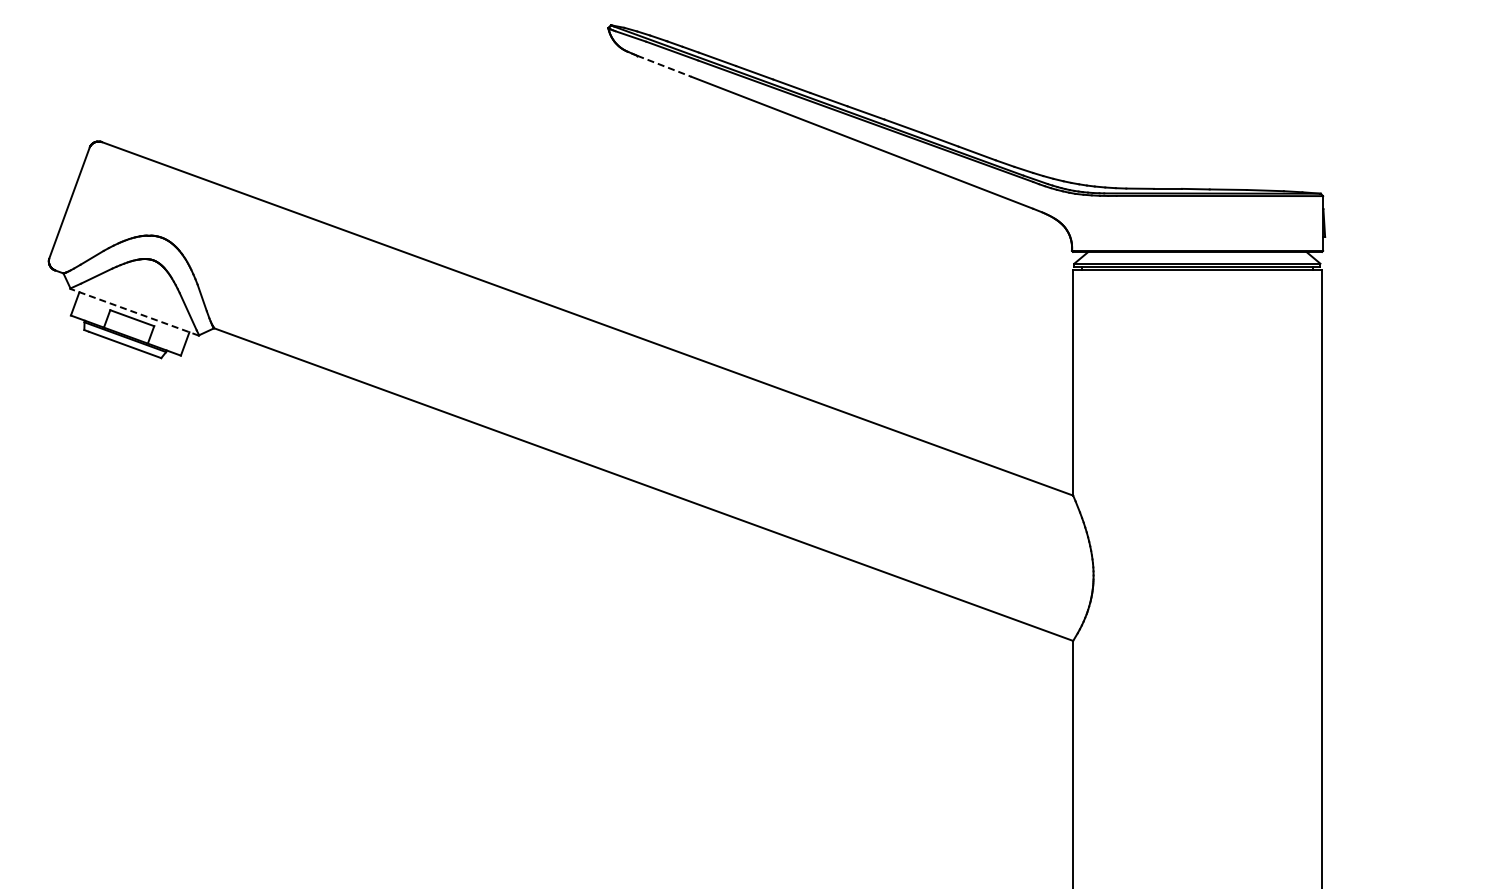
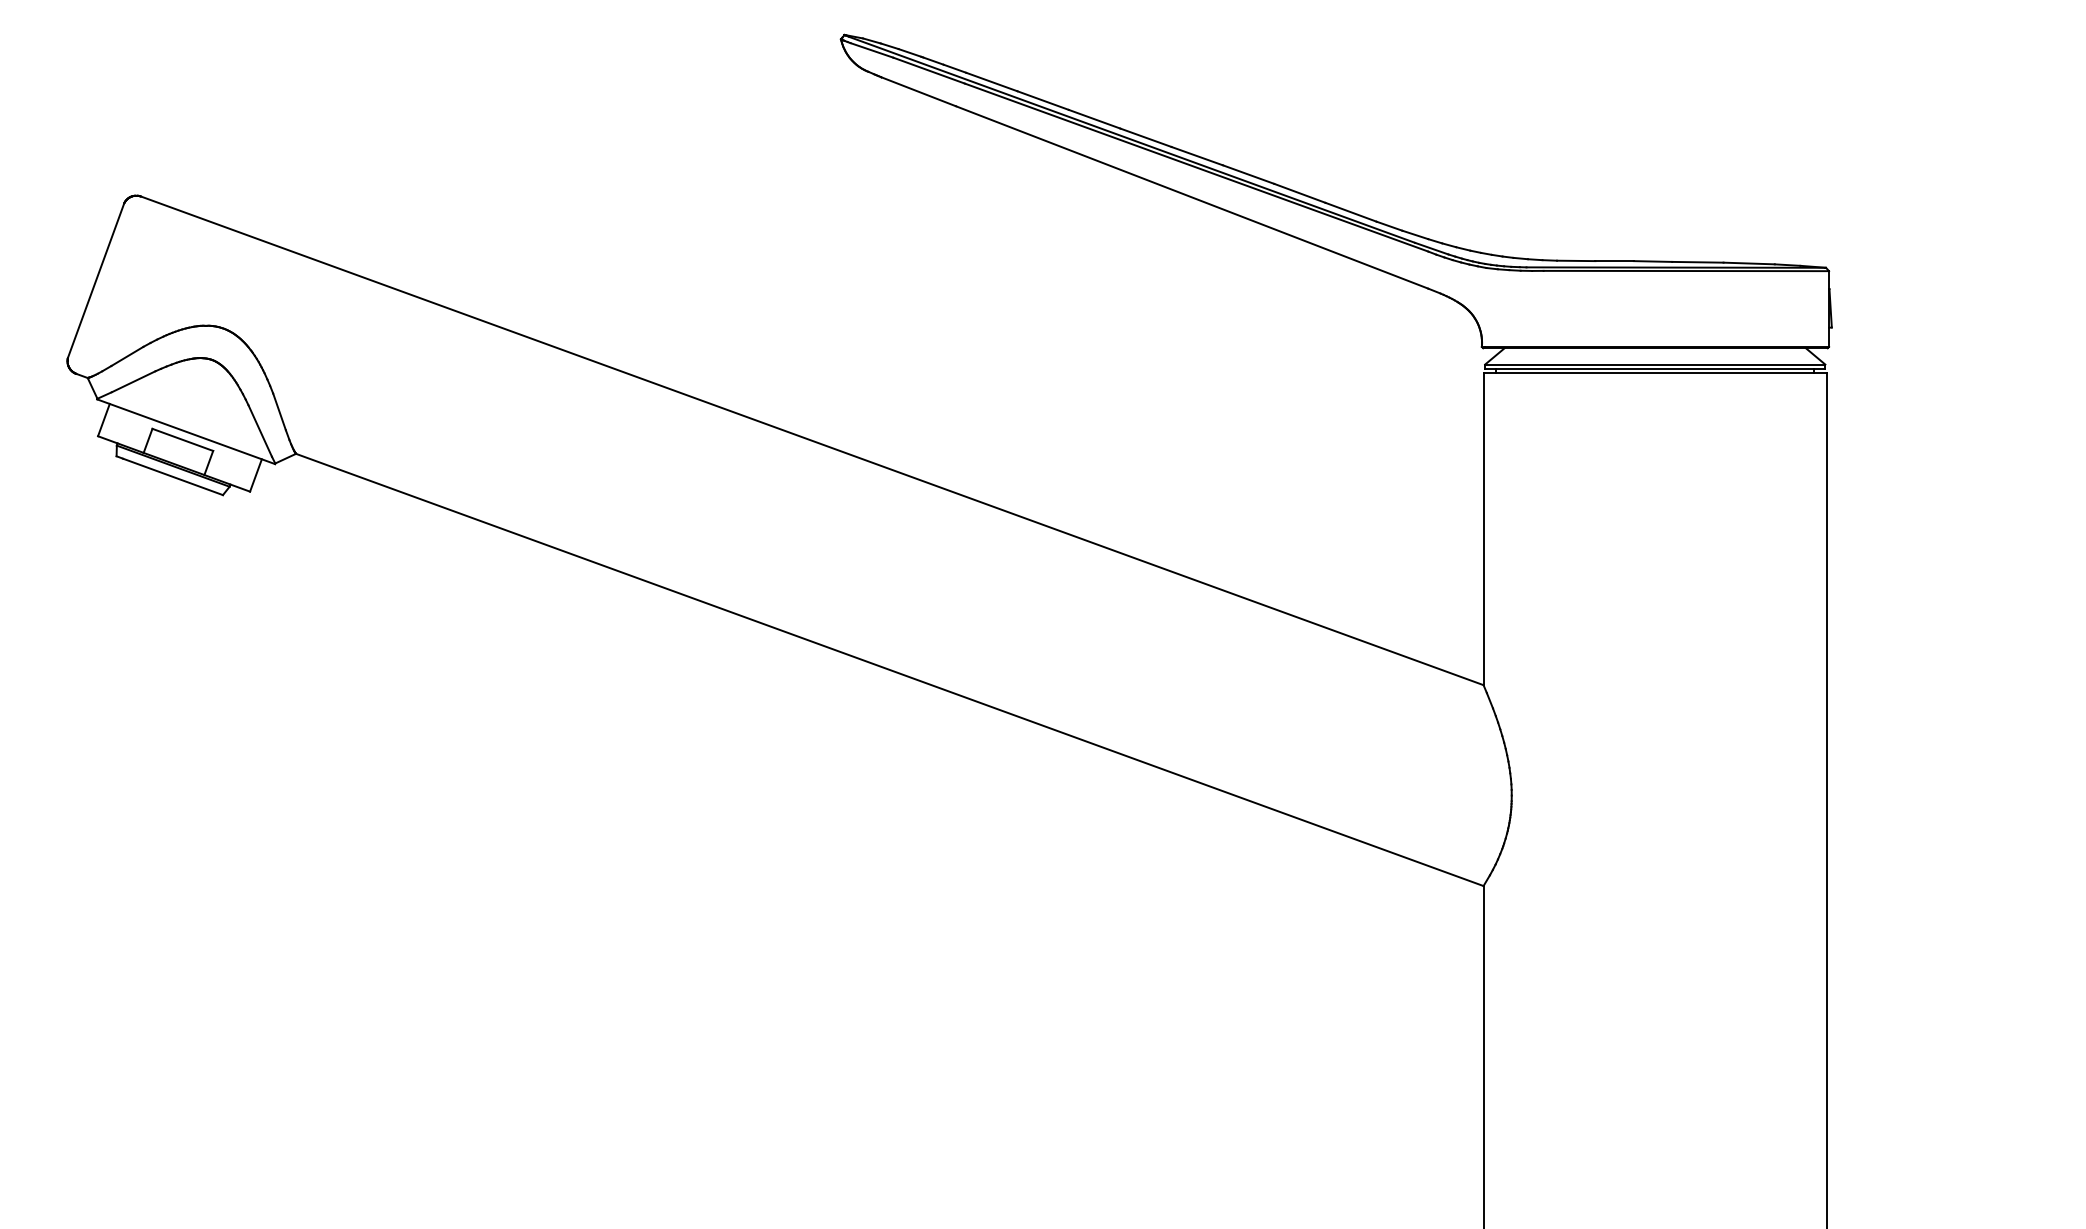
line: (664, 66) -> (918, 91), dashed -> solid
line: (134, 312) -> (185, 432), dashed -> solid

